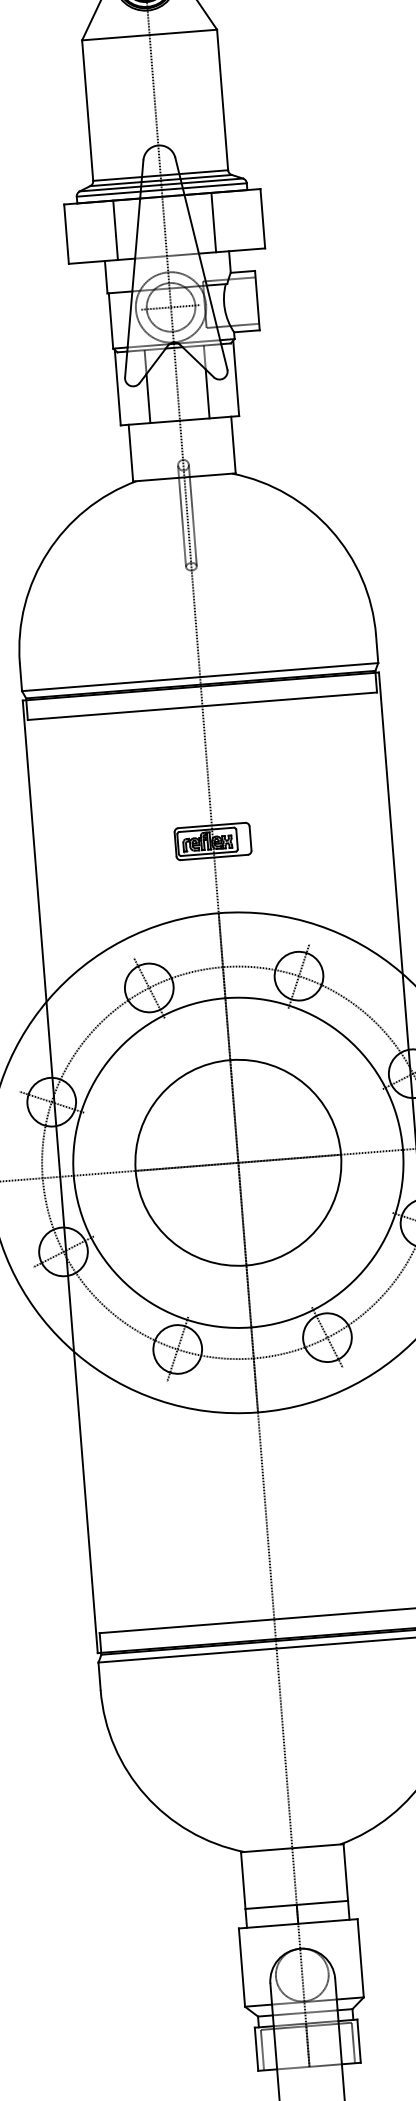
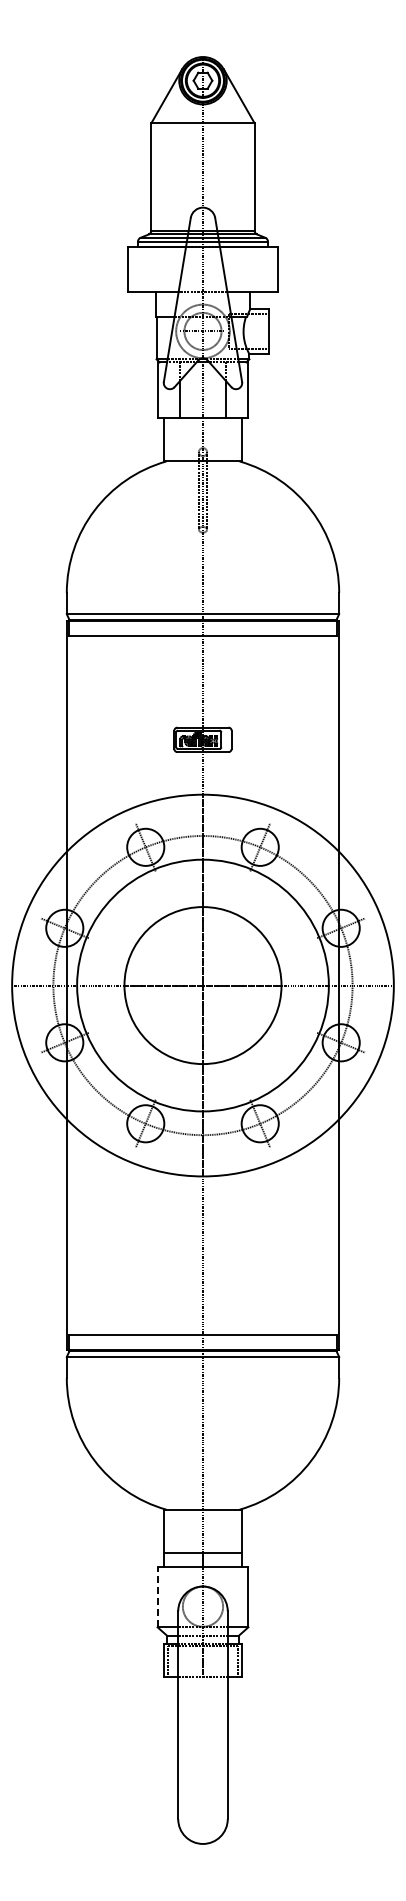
line: (213, 222) -> (240, 269), removed
line: (115, 230) -> (165, 269), removed
line: (241, 1967) -> (157, 1597), solid -> dashed

